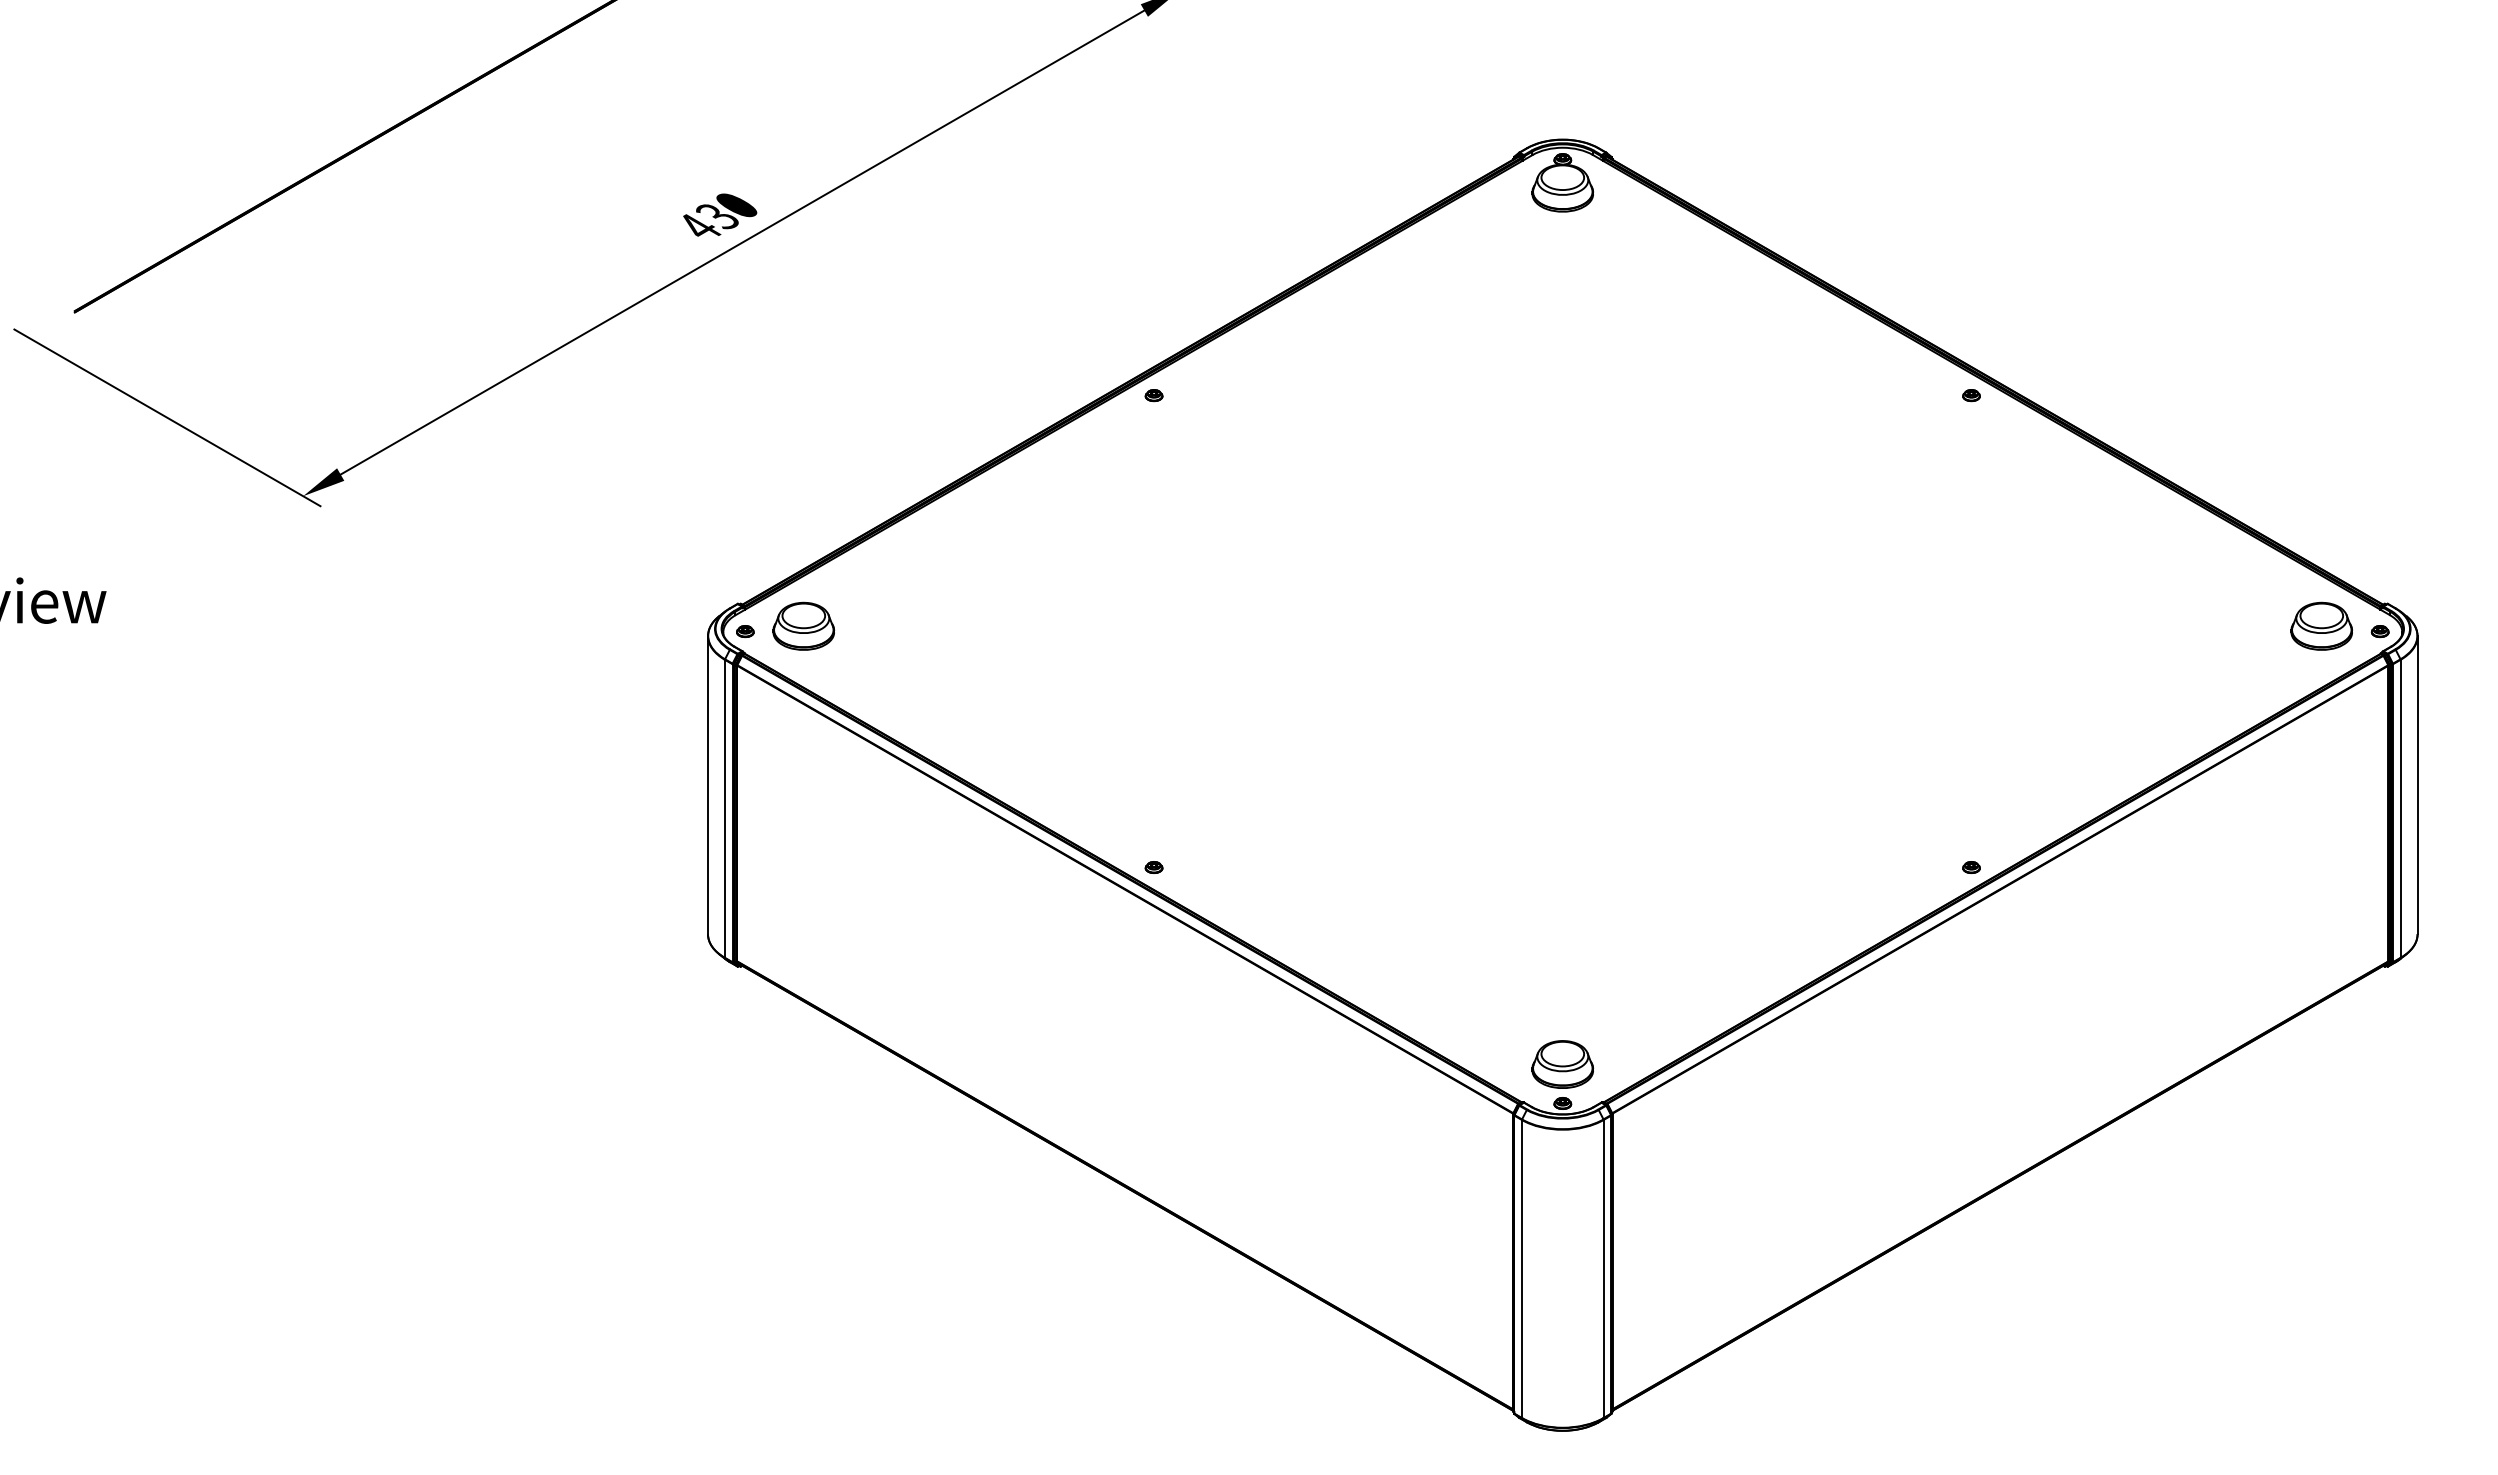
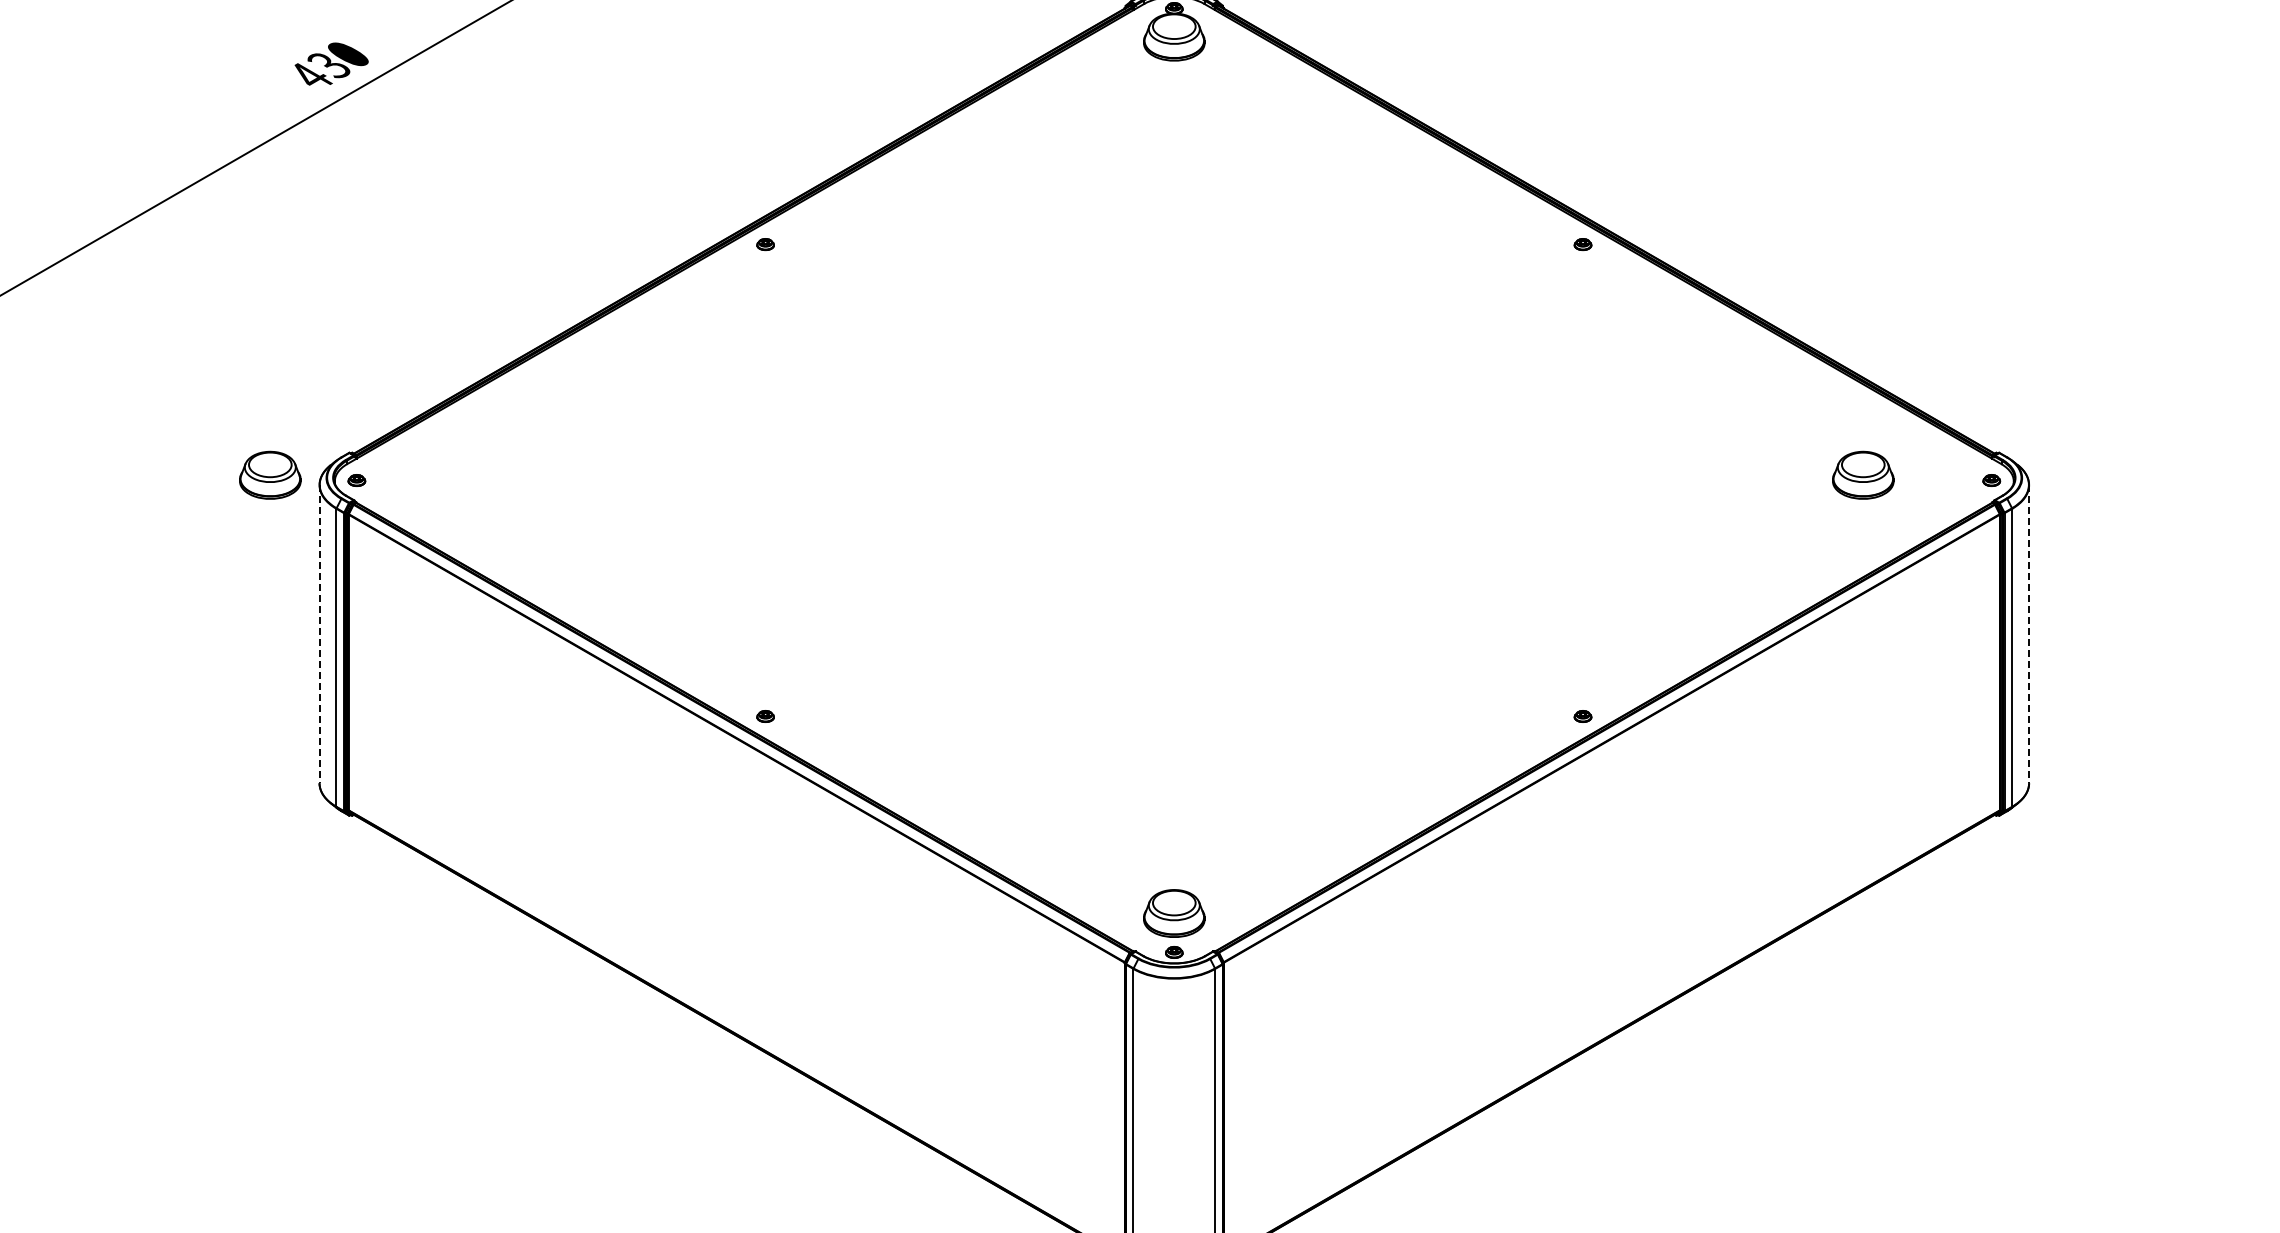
part: (803, 625) -> (270, 474), moved
part: (2321, 625) -> (1863, 474), moved
line: (708, 785) -> (320, 634), solid -> dashed
line: (2417, 785) -> (2029, 634), solid -> dashed

